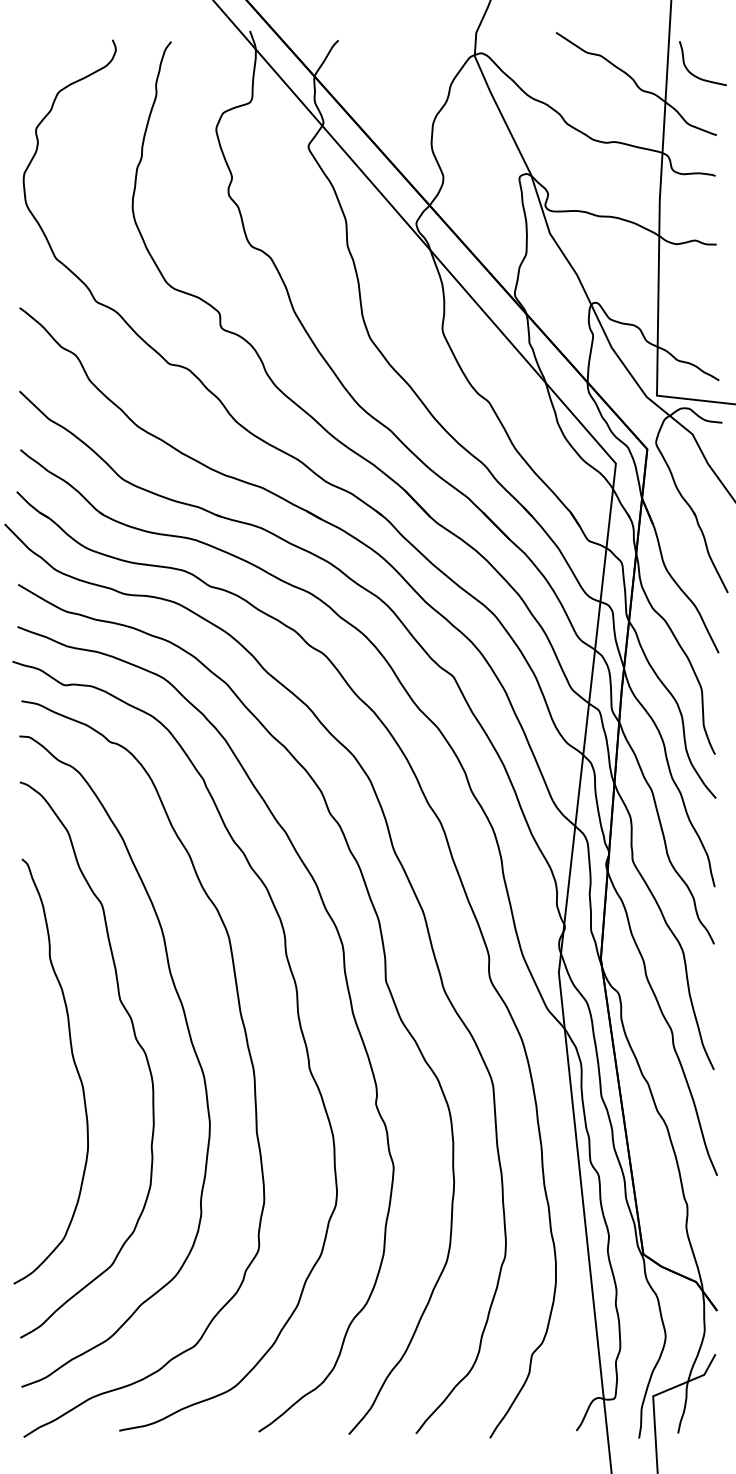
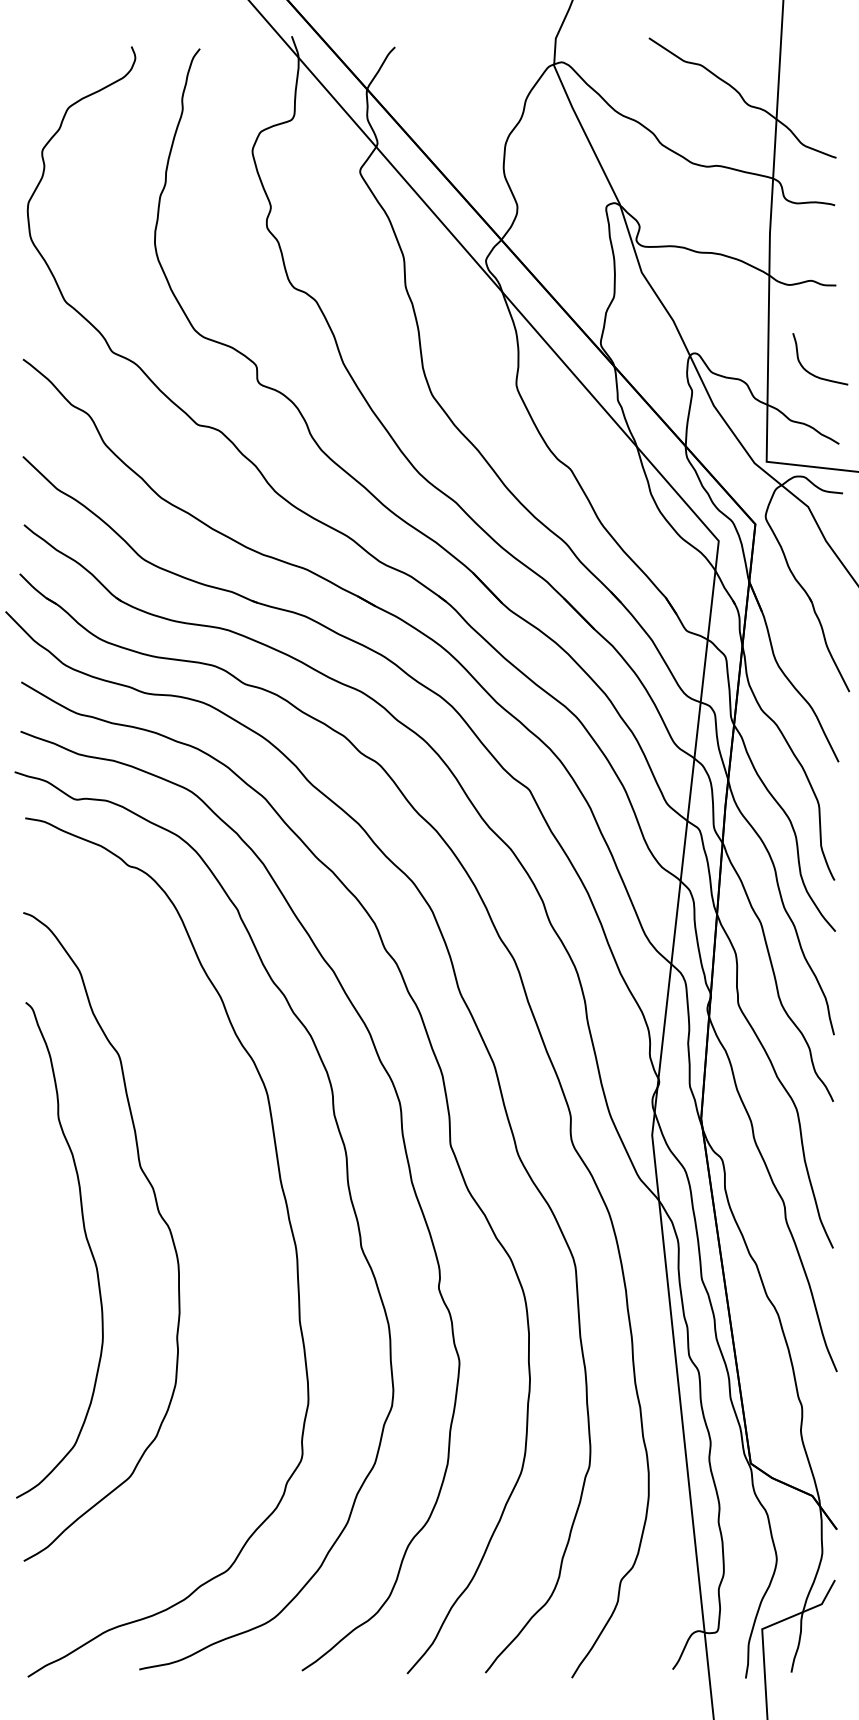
curve: (696, 75) -> (812, 373), moved
curve: (190, 1041) -> (222, 1215), removed

